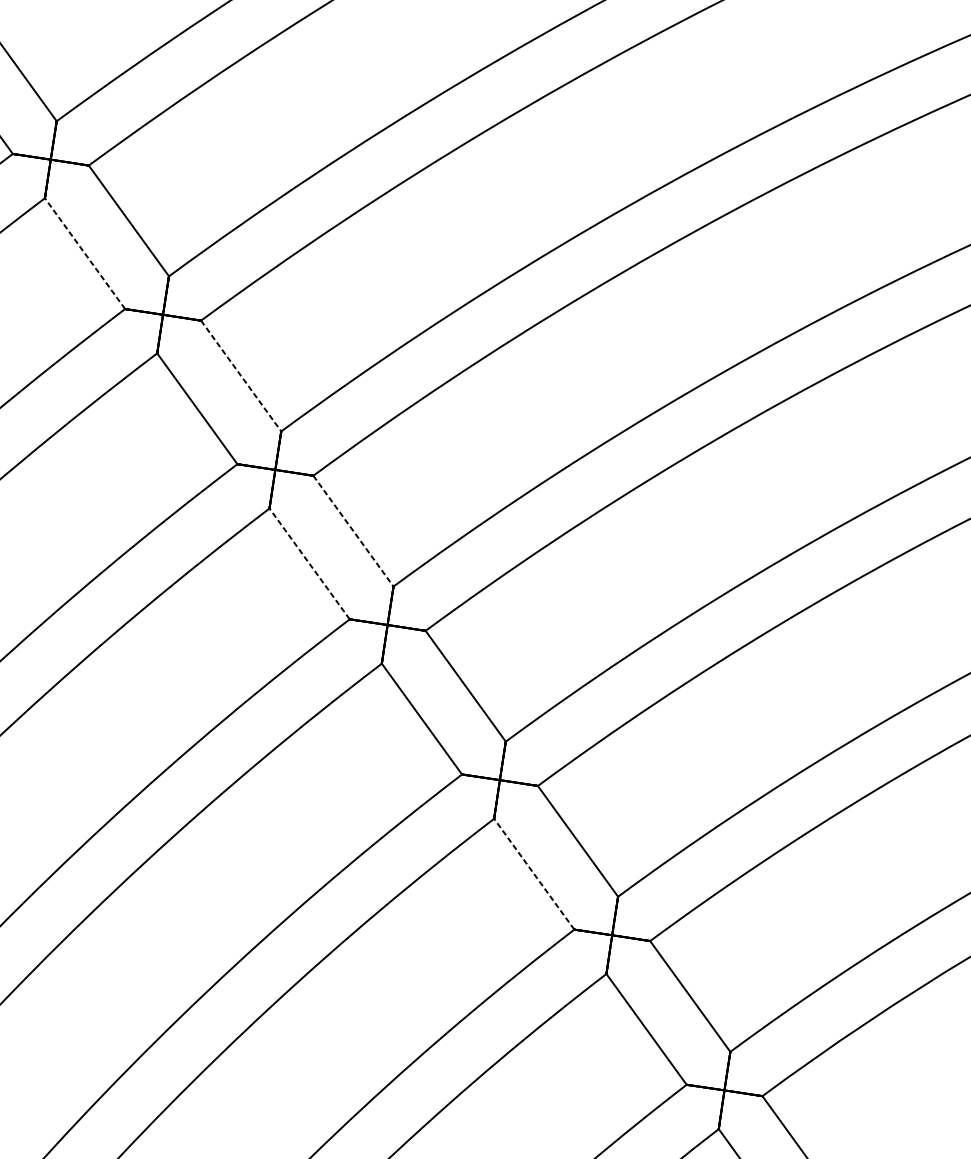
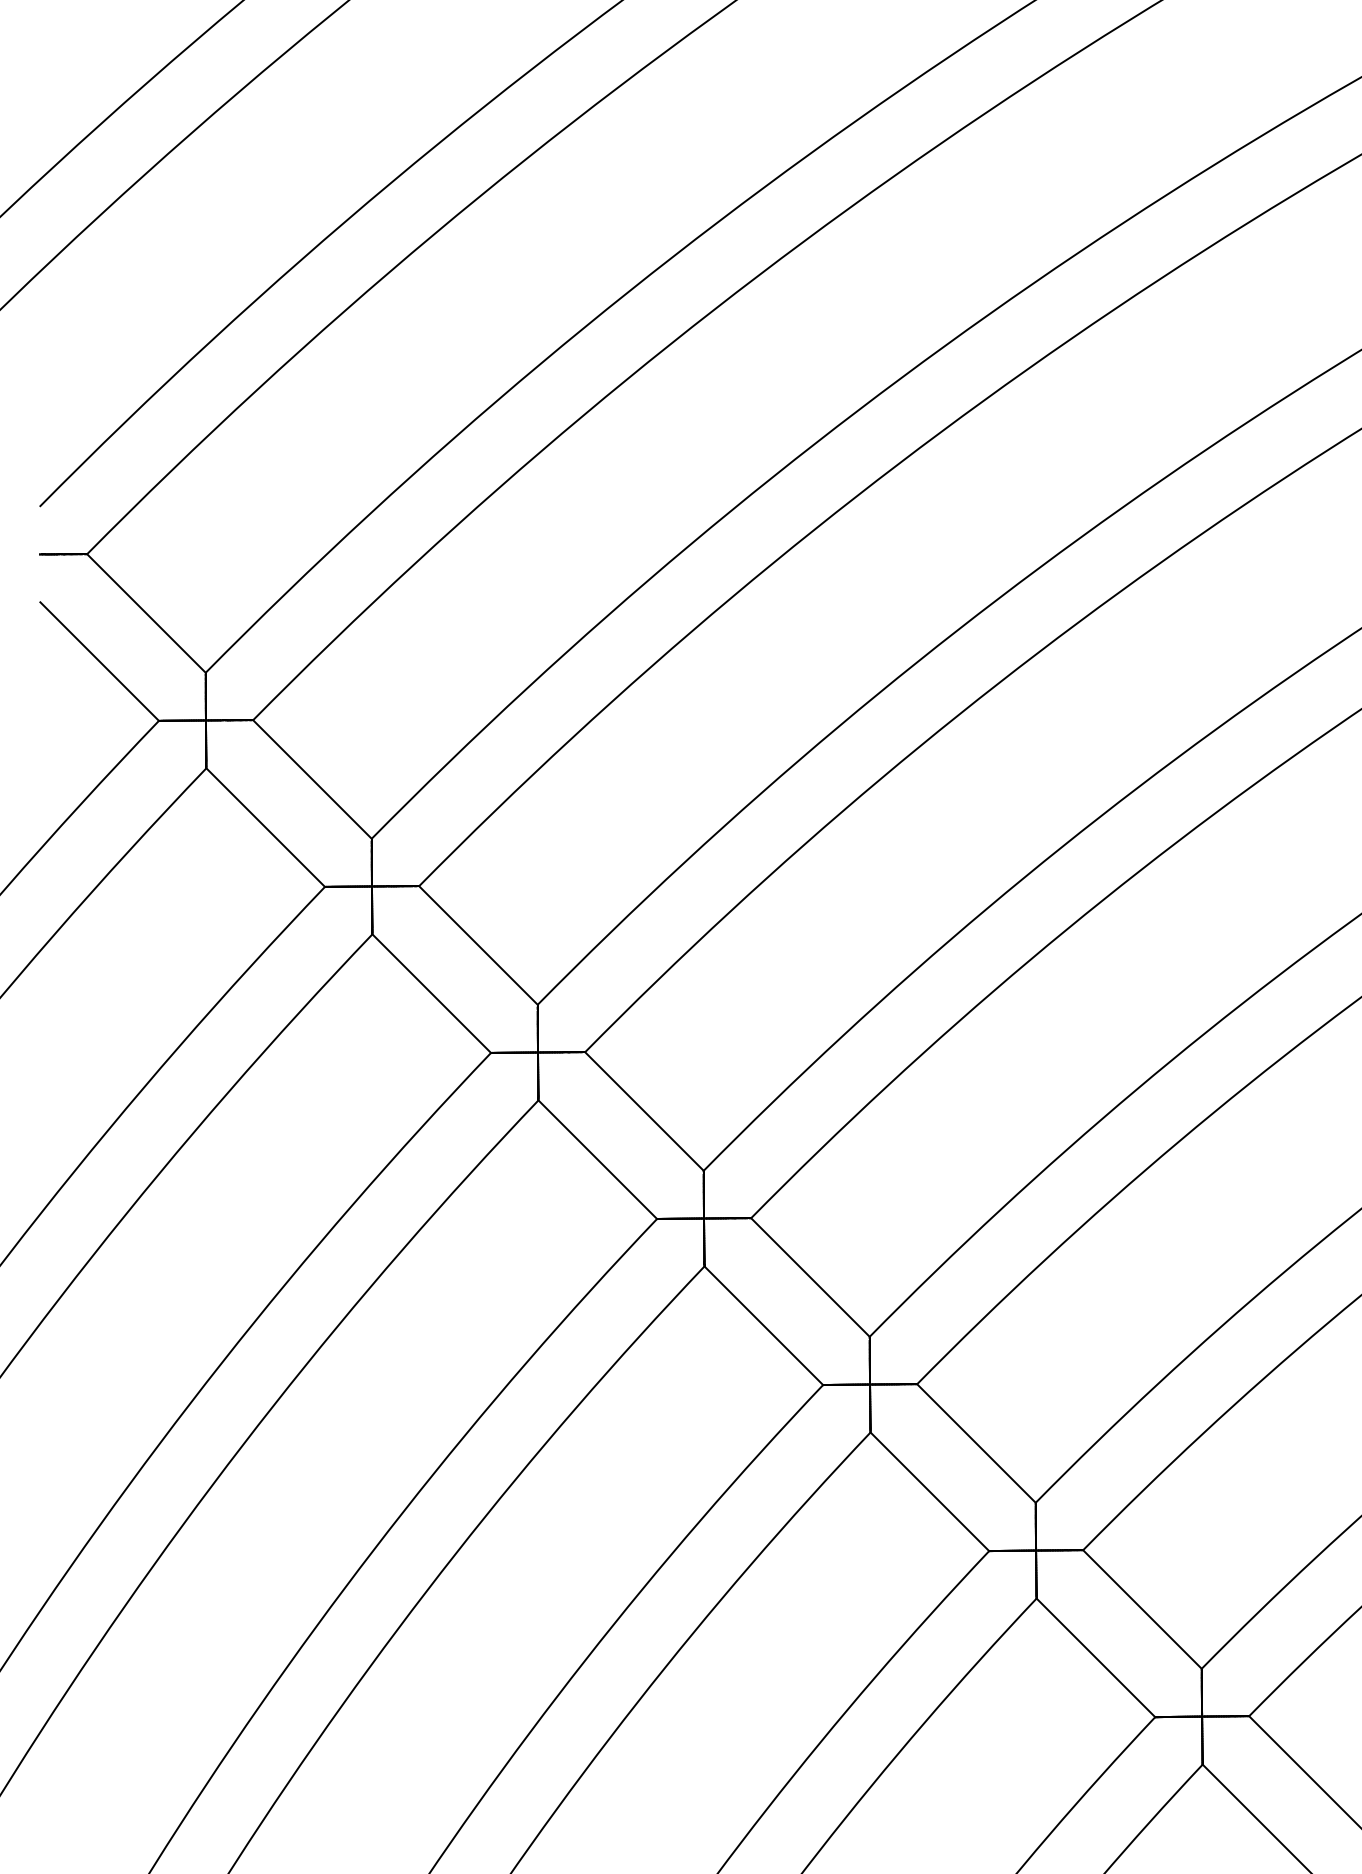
line: (84, 253) -> (265, 827), dashed -> solid
line: (241, 376) -> (478, 945), dashed -> solid
line: (353, 531) -> (644, 1111), dashed -> solid
line: (309, 563) -> (597, 1159), dashed -> solid
line: (534, 873) -> (929, 1491), dashed -> solid

